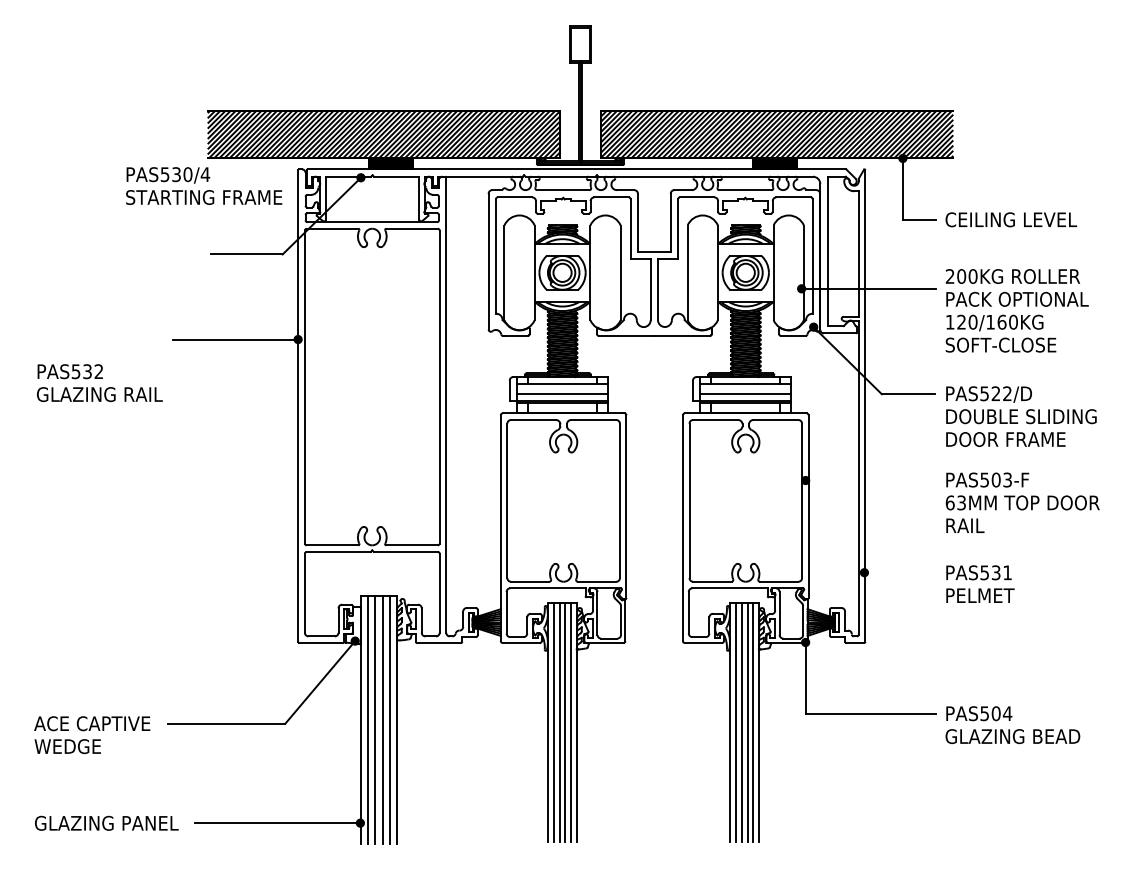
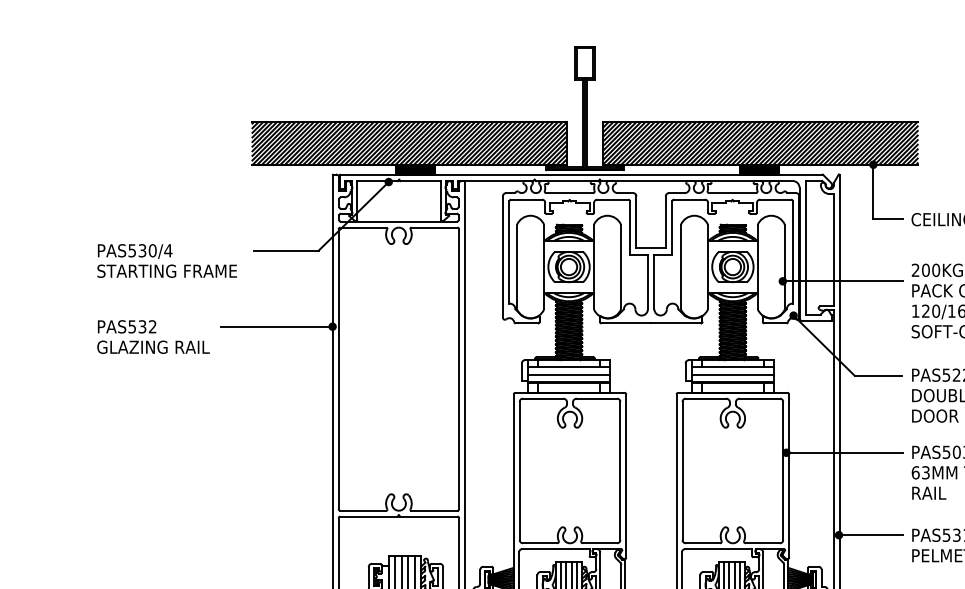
text: (204, 185) -> (167, 260), moved
text: (99, 382) -> (153, 336), moved
line: (870, 480) -> (844, 452), added
line: (899, 572) -> (870, 535), added

